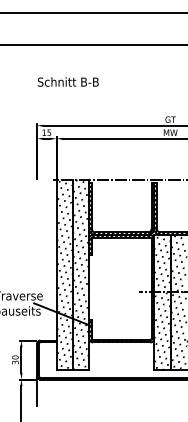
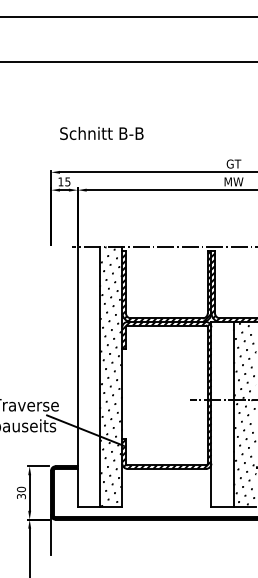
text: (68, 82) -> (101, 133), moved
hatch: (64, 275) -> (88, 377), removed
hatch: (162, 303) -> (222, 415), removed

